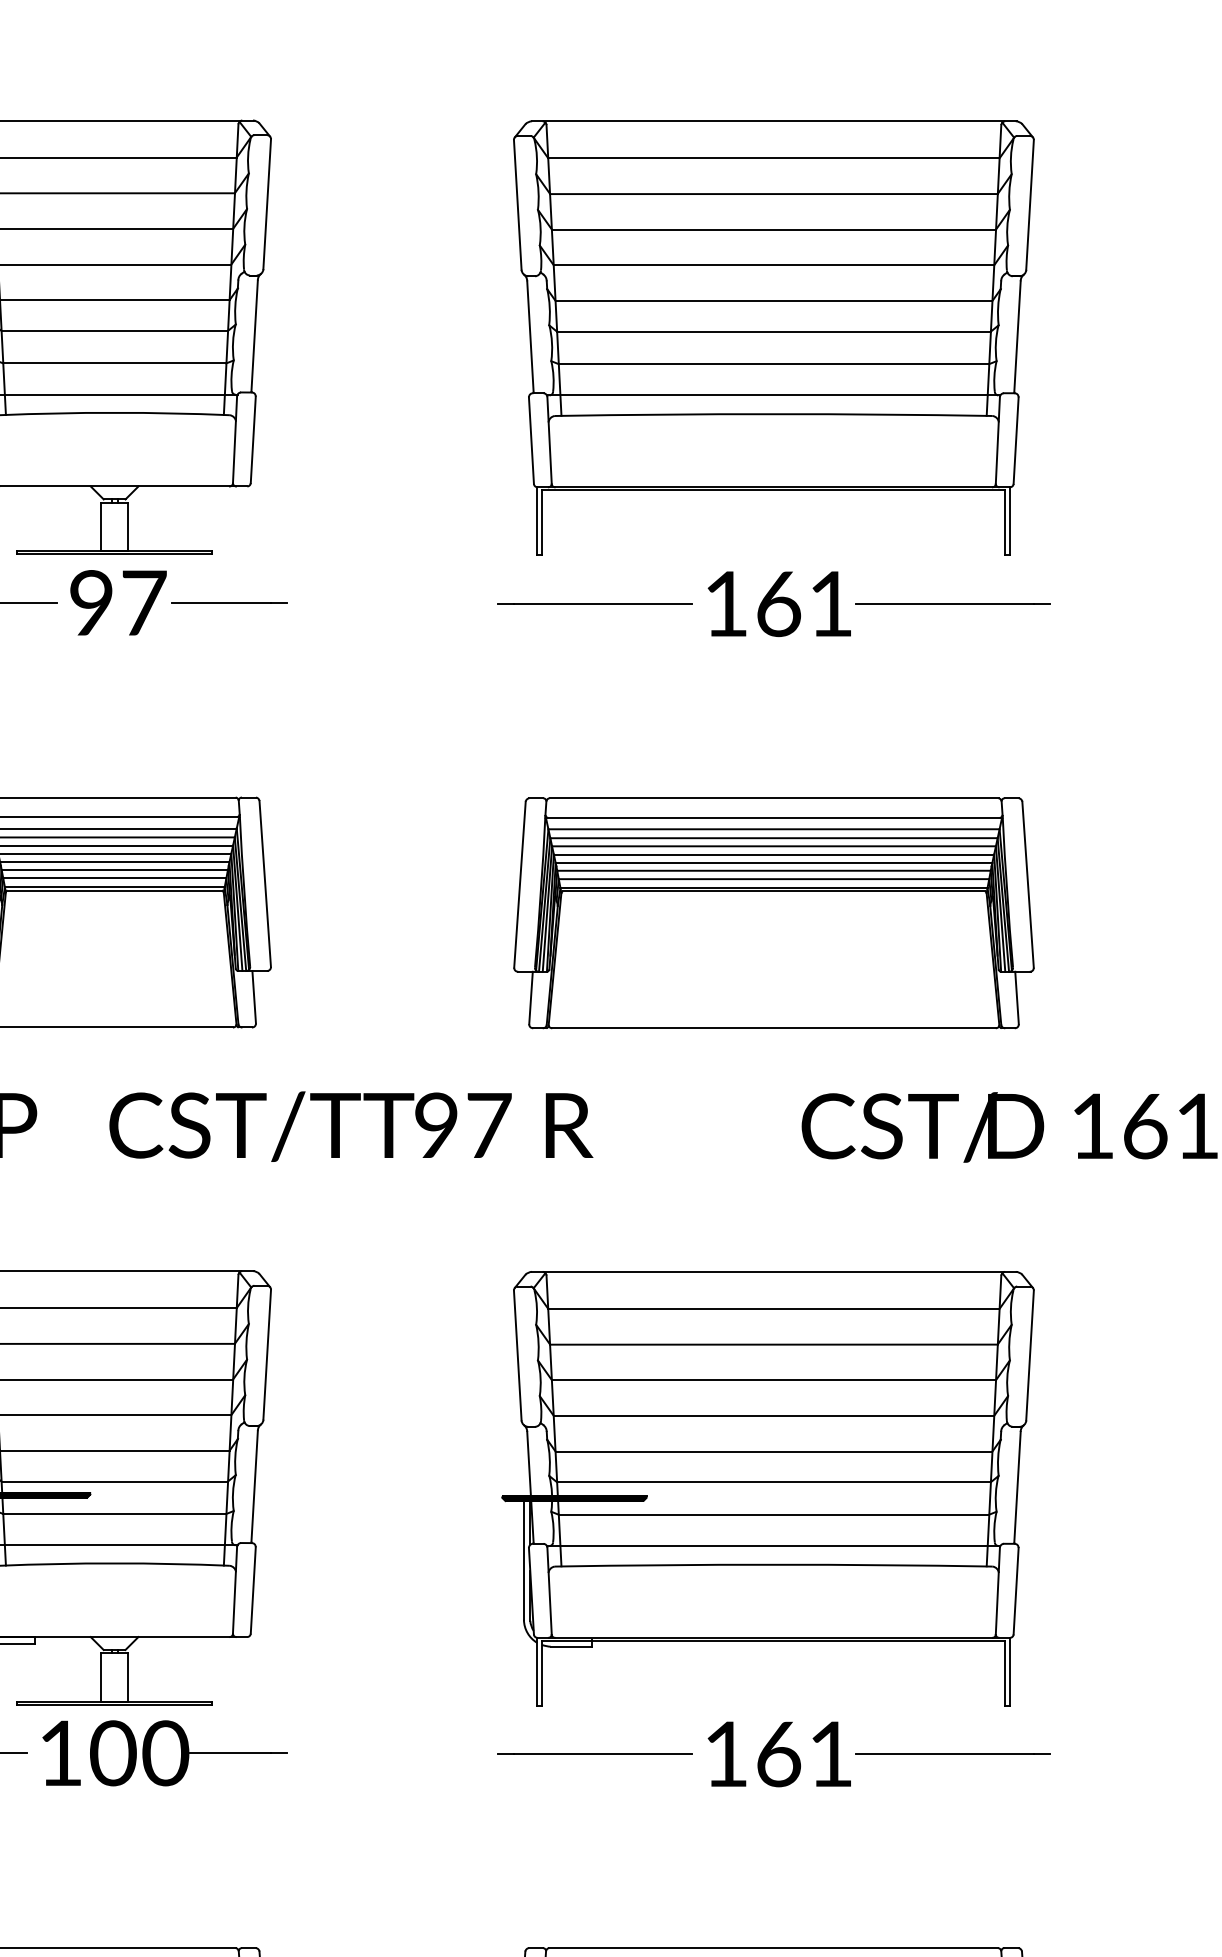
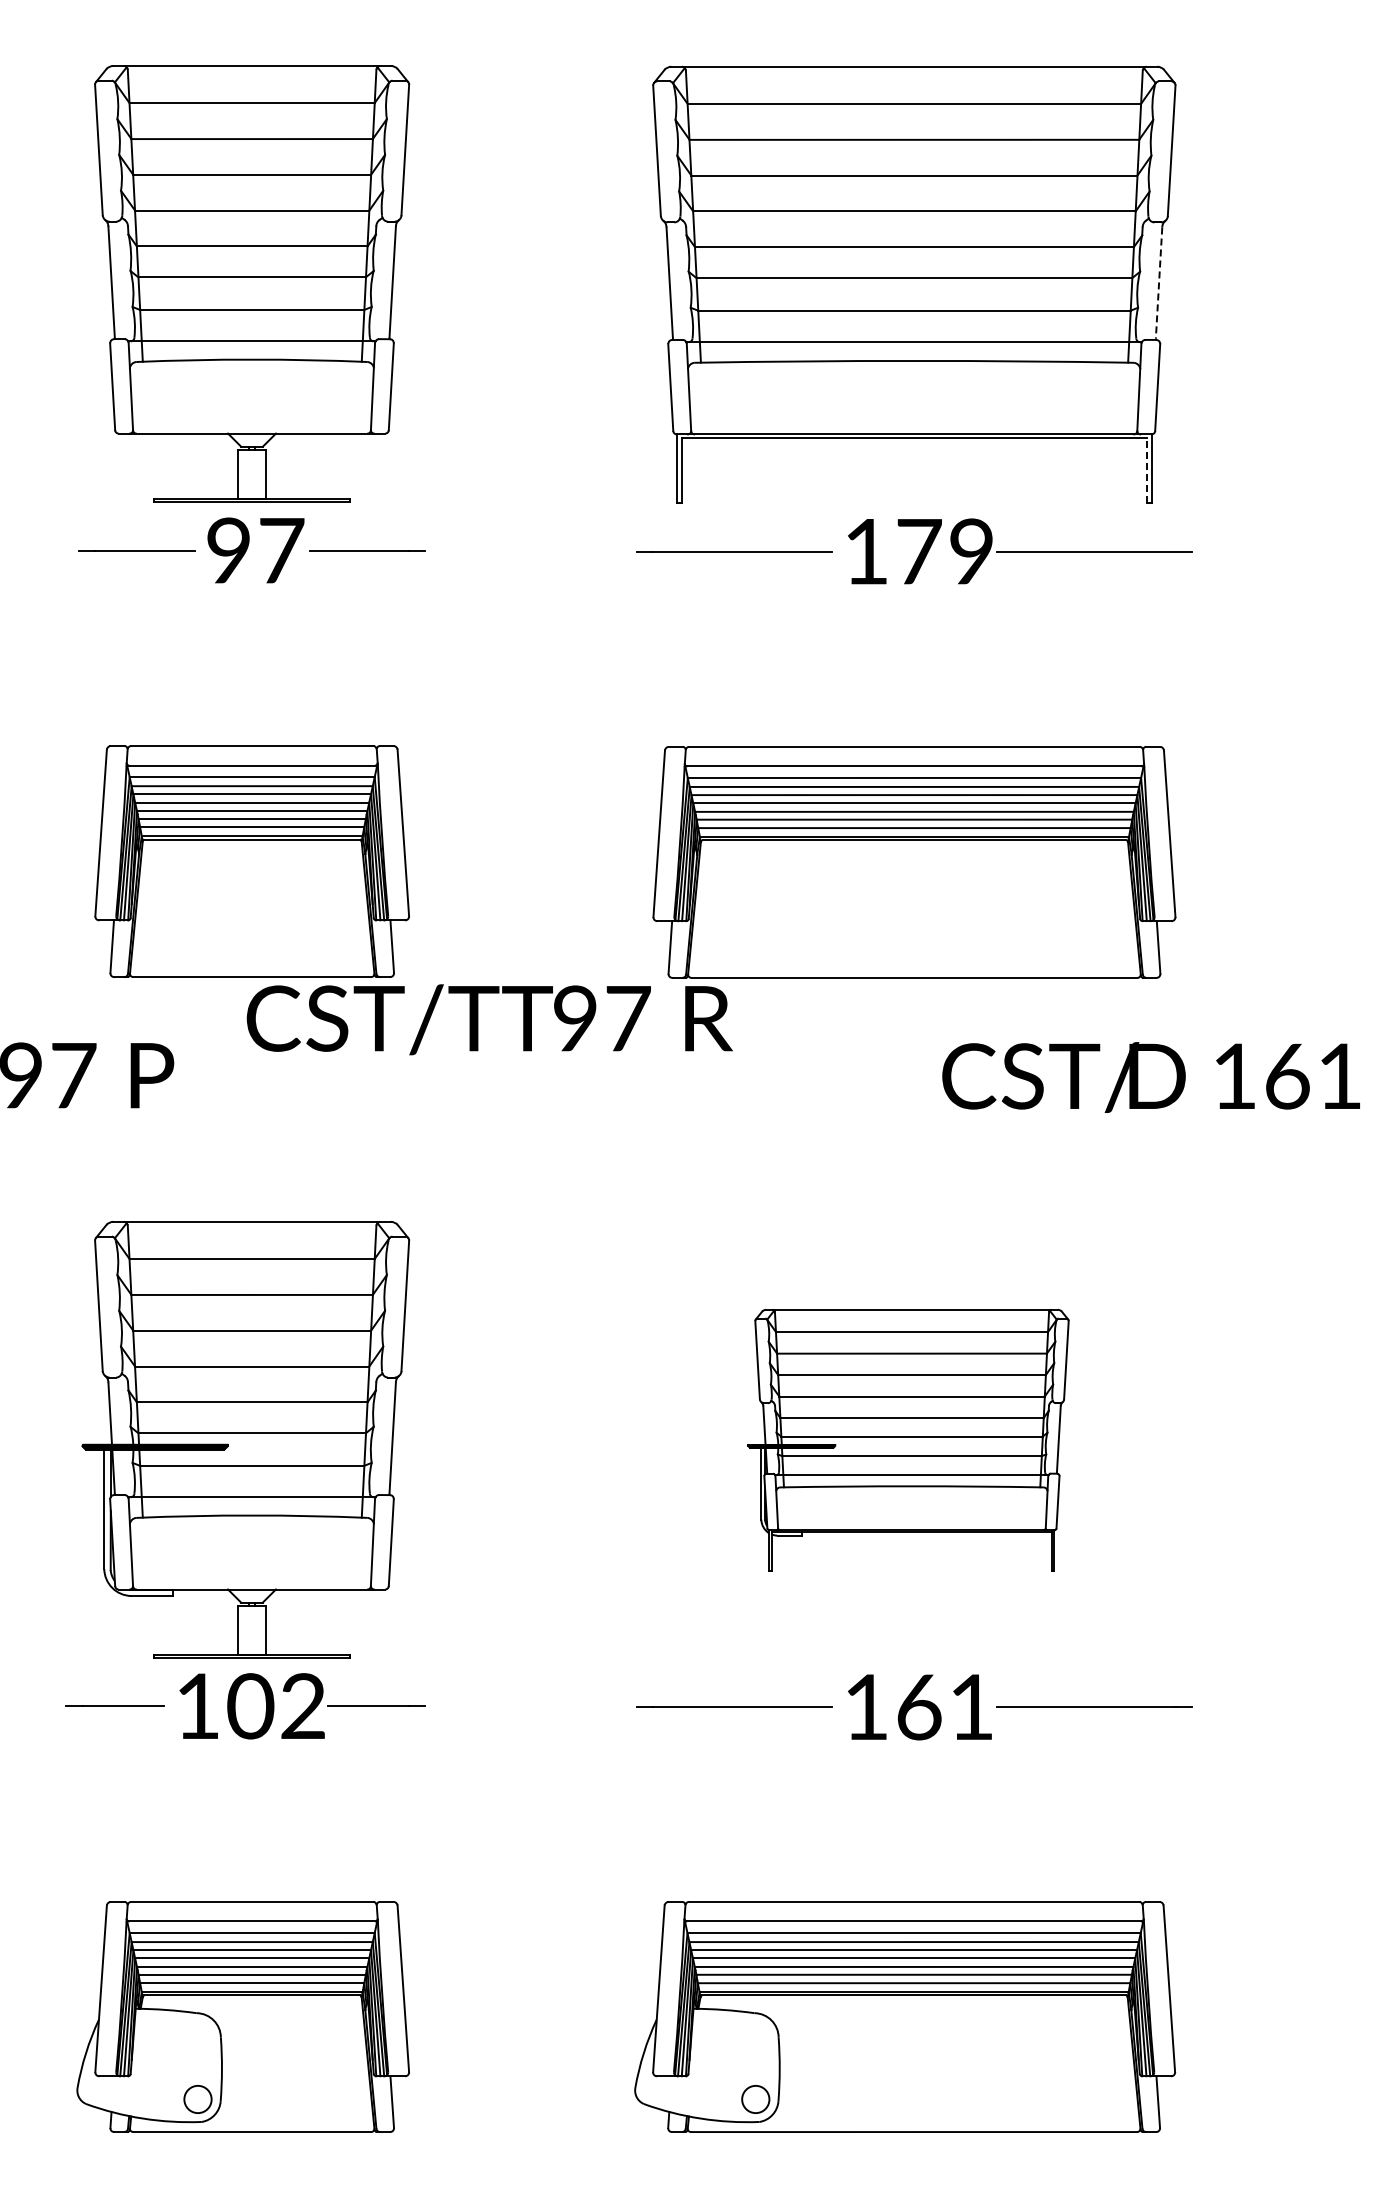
line: (1017, 337) -> (1159, 283), solid -> dashed
line: (1004, 523) -> (1146, 470), solid -> dashed
text: (803, 603) -> (944, 551), 161 -> 179
text: (351, 1126) -> (489, 1019), moved
part: (768, 1488) -> (908, 1440), size x0.6
text: (165, 1753) -> (303, 1706), 100 -> 102

